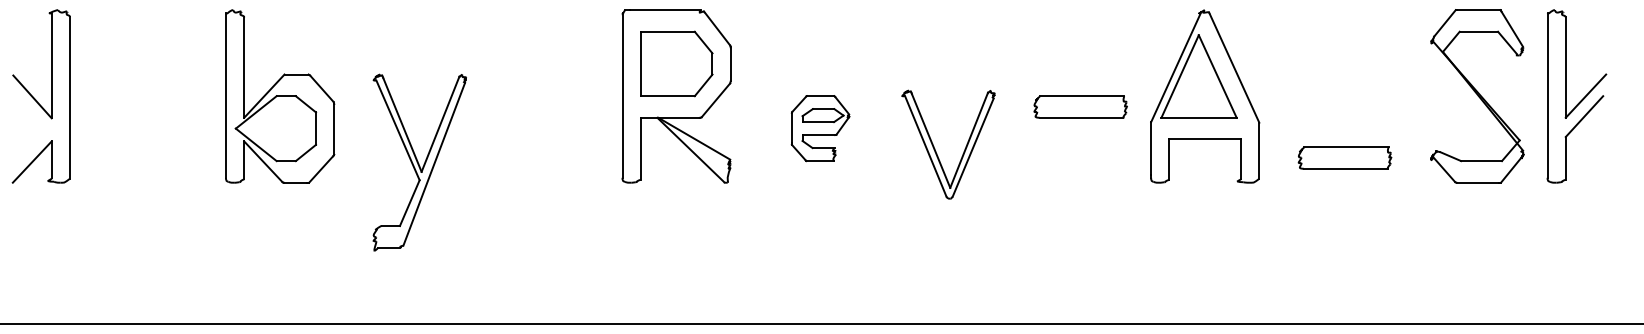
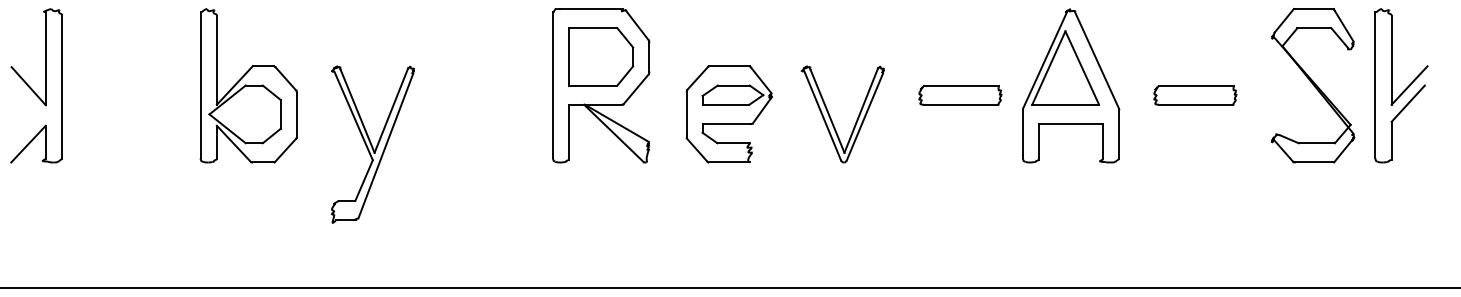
part: (820, 128) -> (729, 114), size x1.67
part: (935, 148) -> (831, 117), moved
part: (1344, 157) -> (1194, 94), moved

